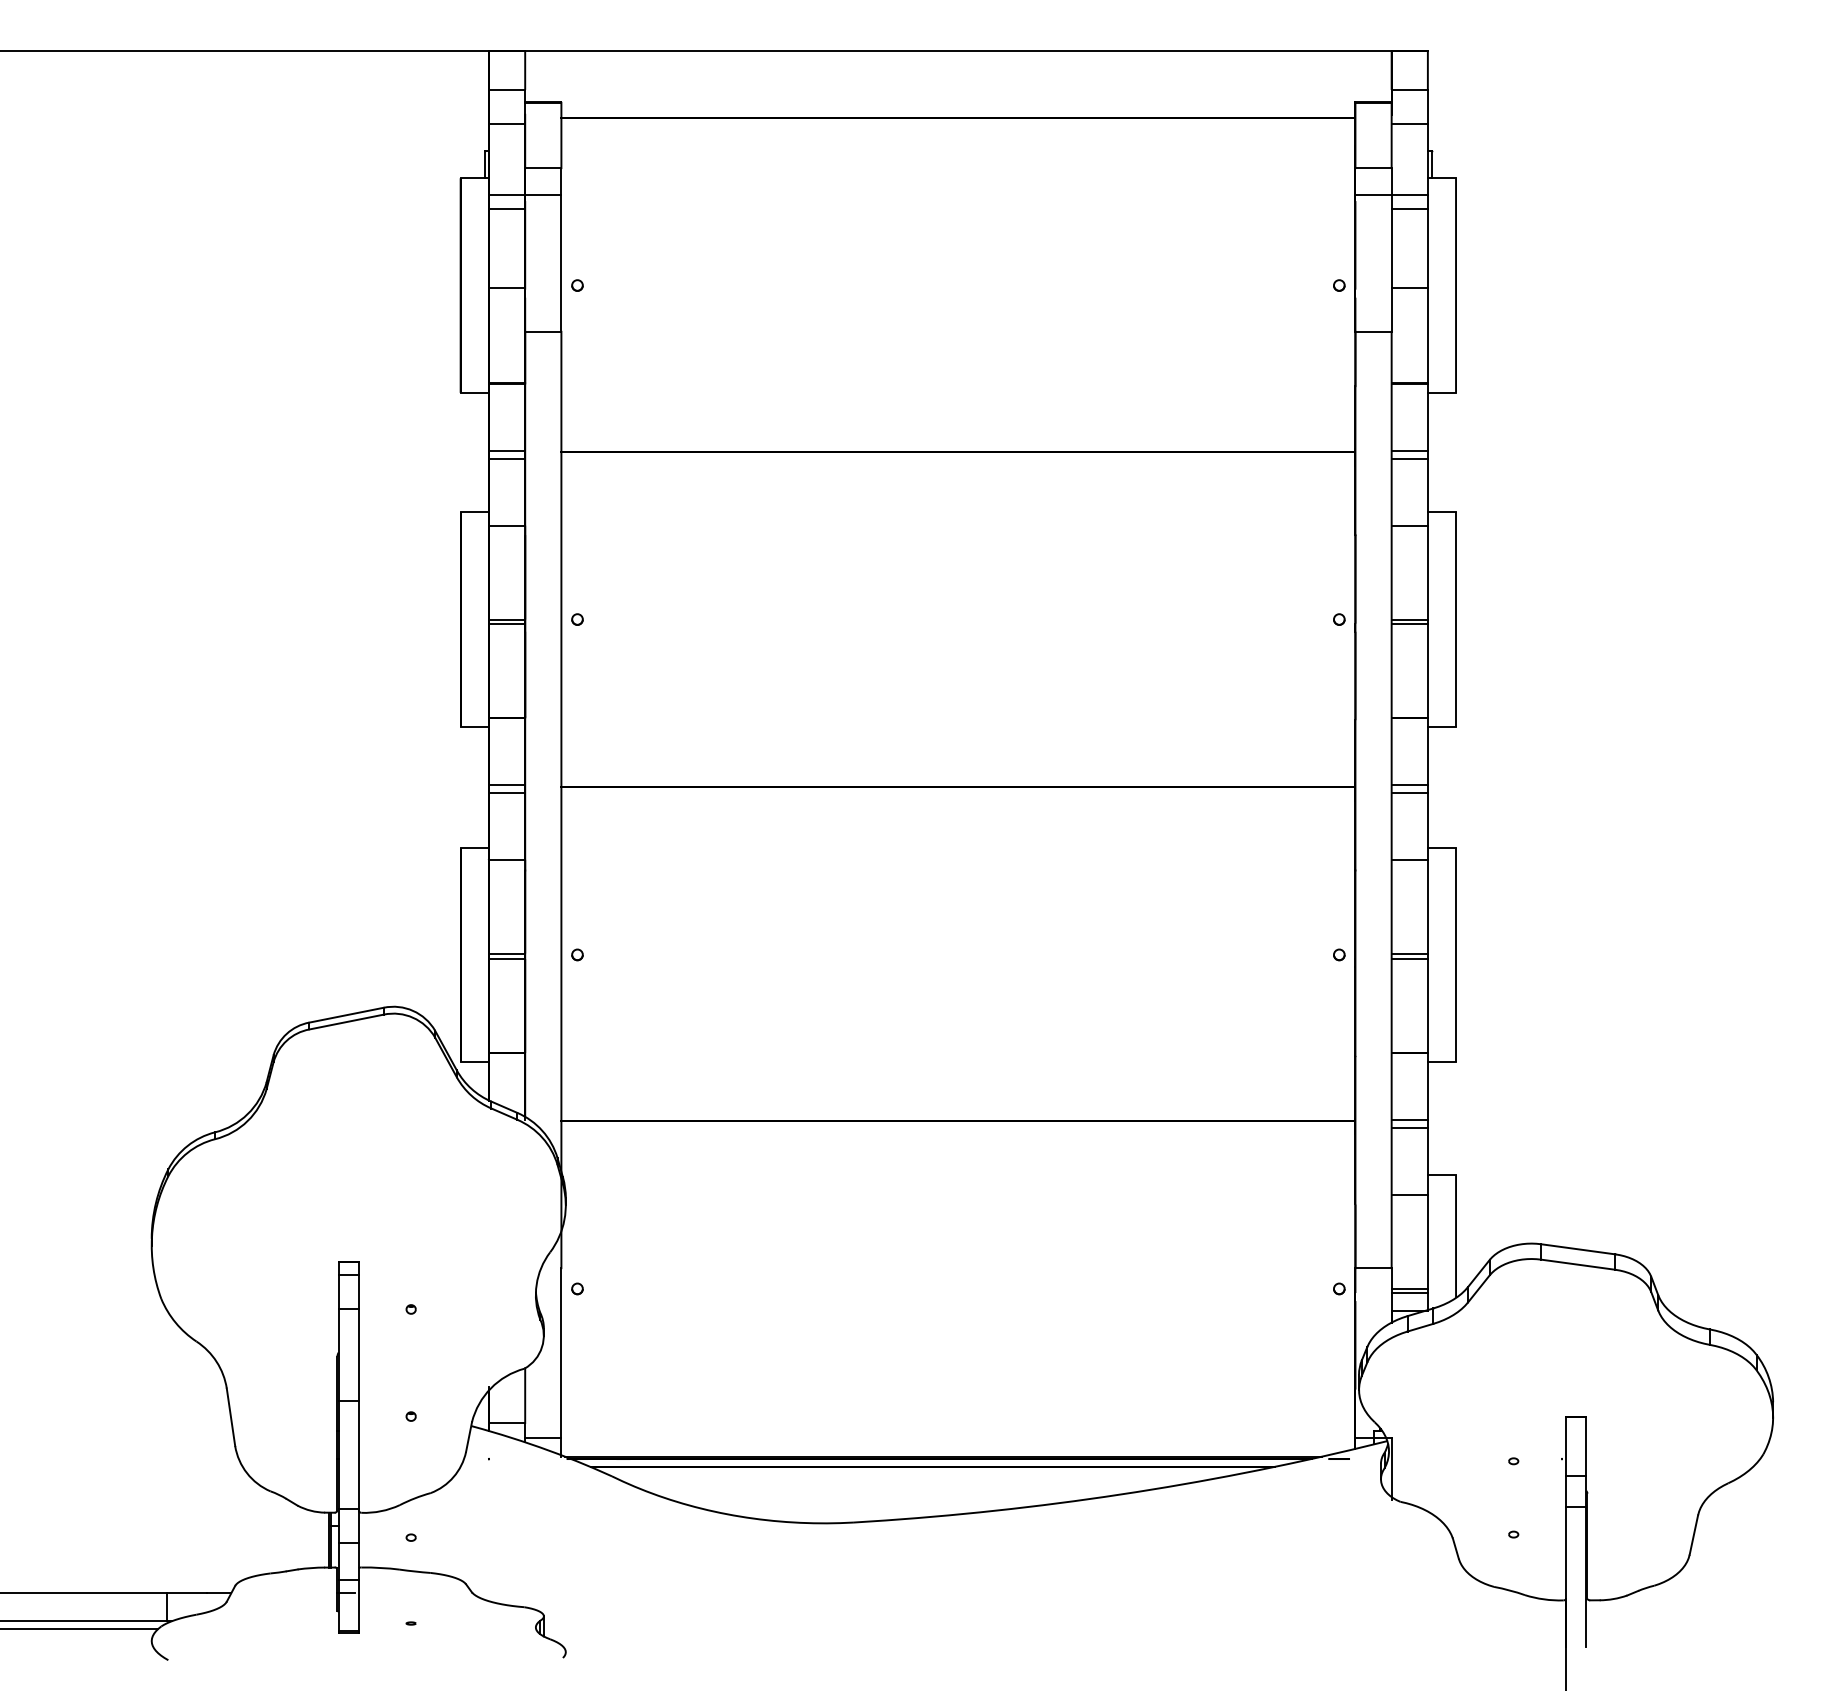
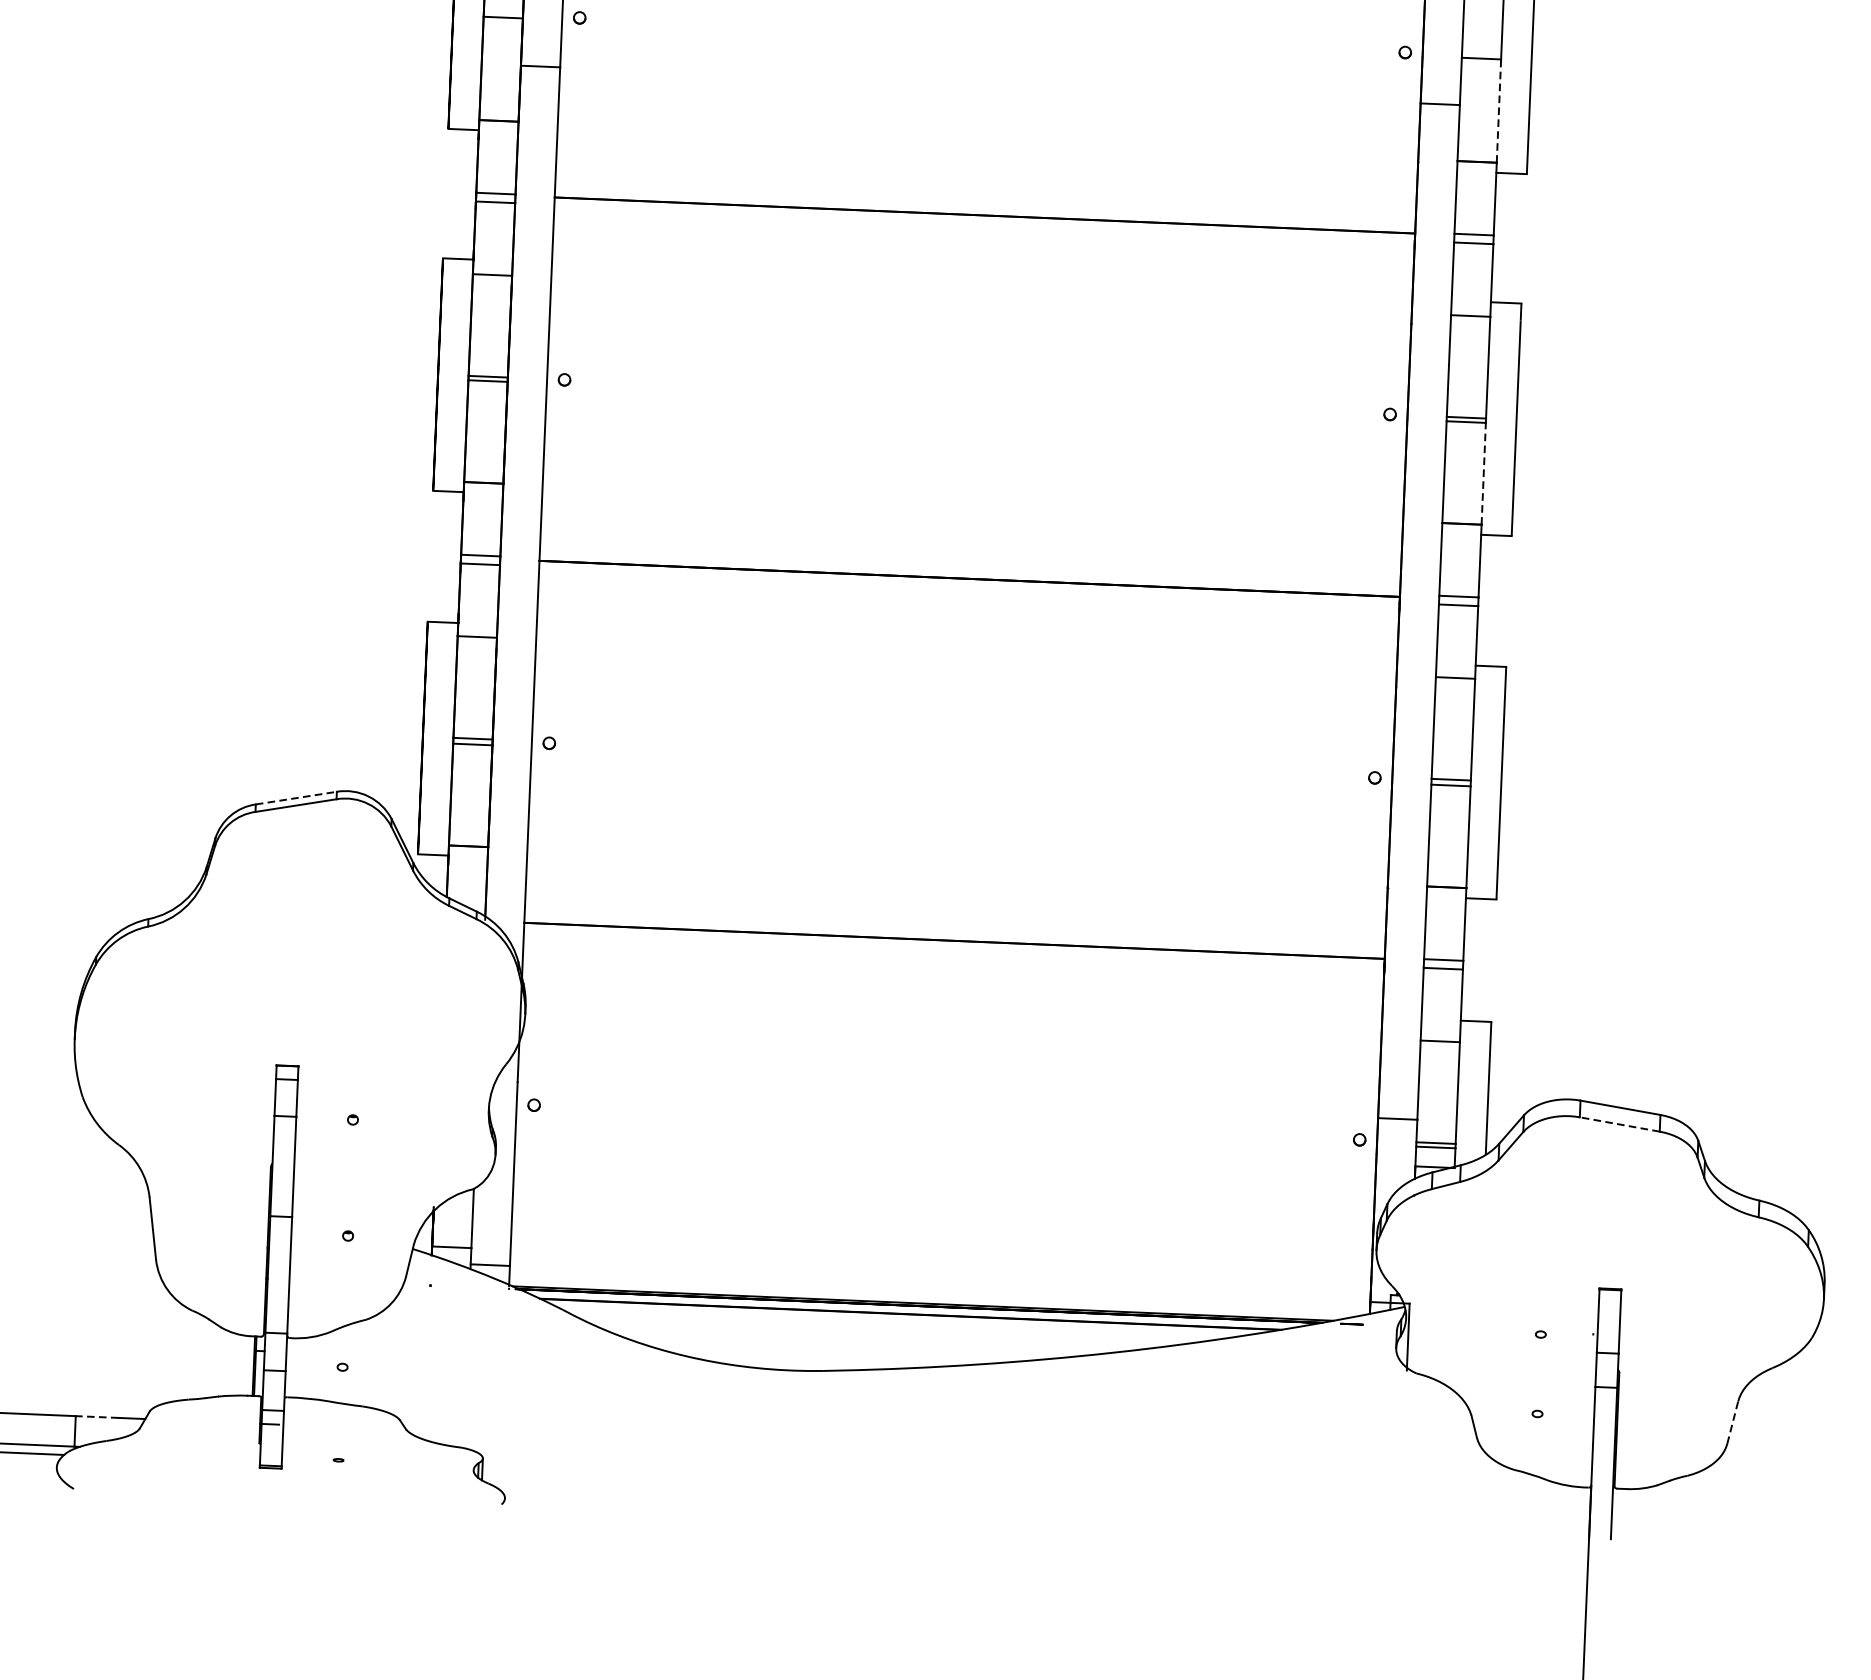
line: (1427, 335) -> (1498, 110), solid -> dashed
line: (1427, 670) -> (1483, 473), solid -> dashed
line: (346, 1015) -> (296, 798), solid -> dashed
line: (1577, 1264) -> (1618, 1124), solid -> dashed
line: (1693, 1534) -> (1732, 1422), solid -> dashed
line: (186, 1593) -> (96, 1417), solid -> dashed

